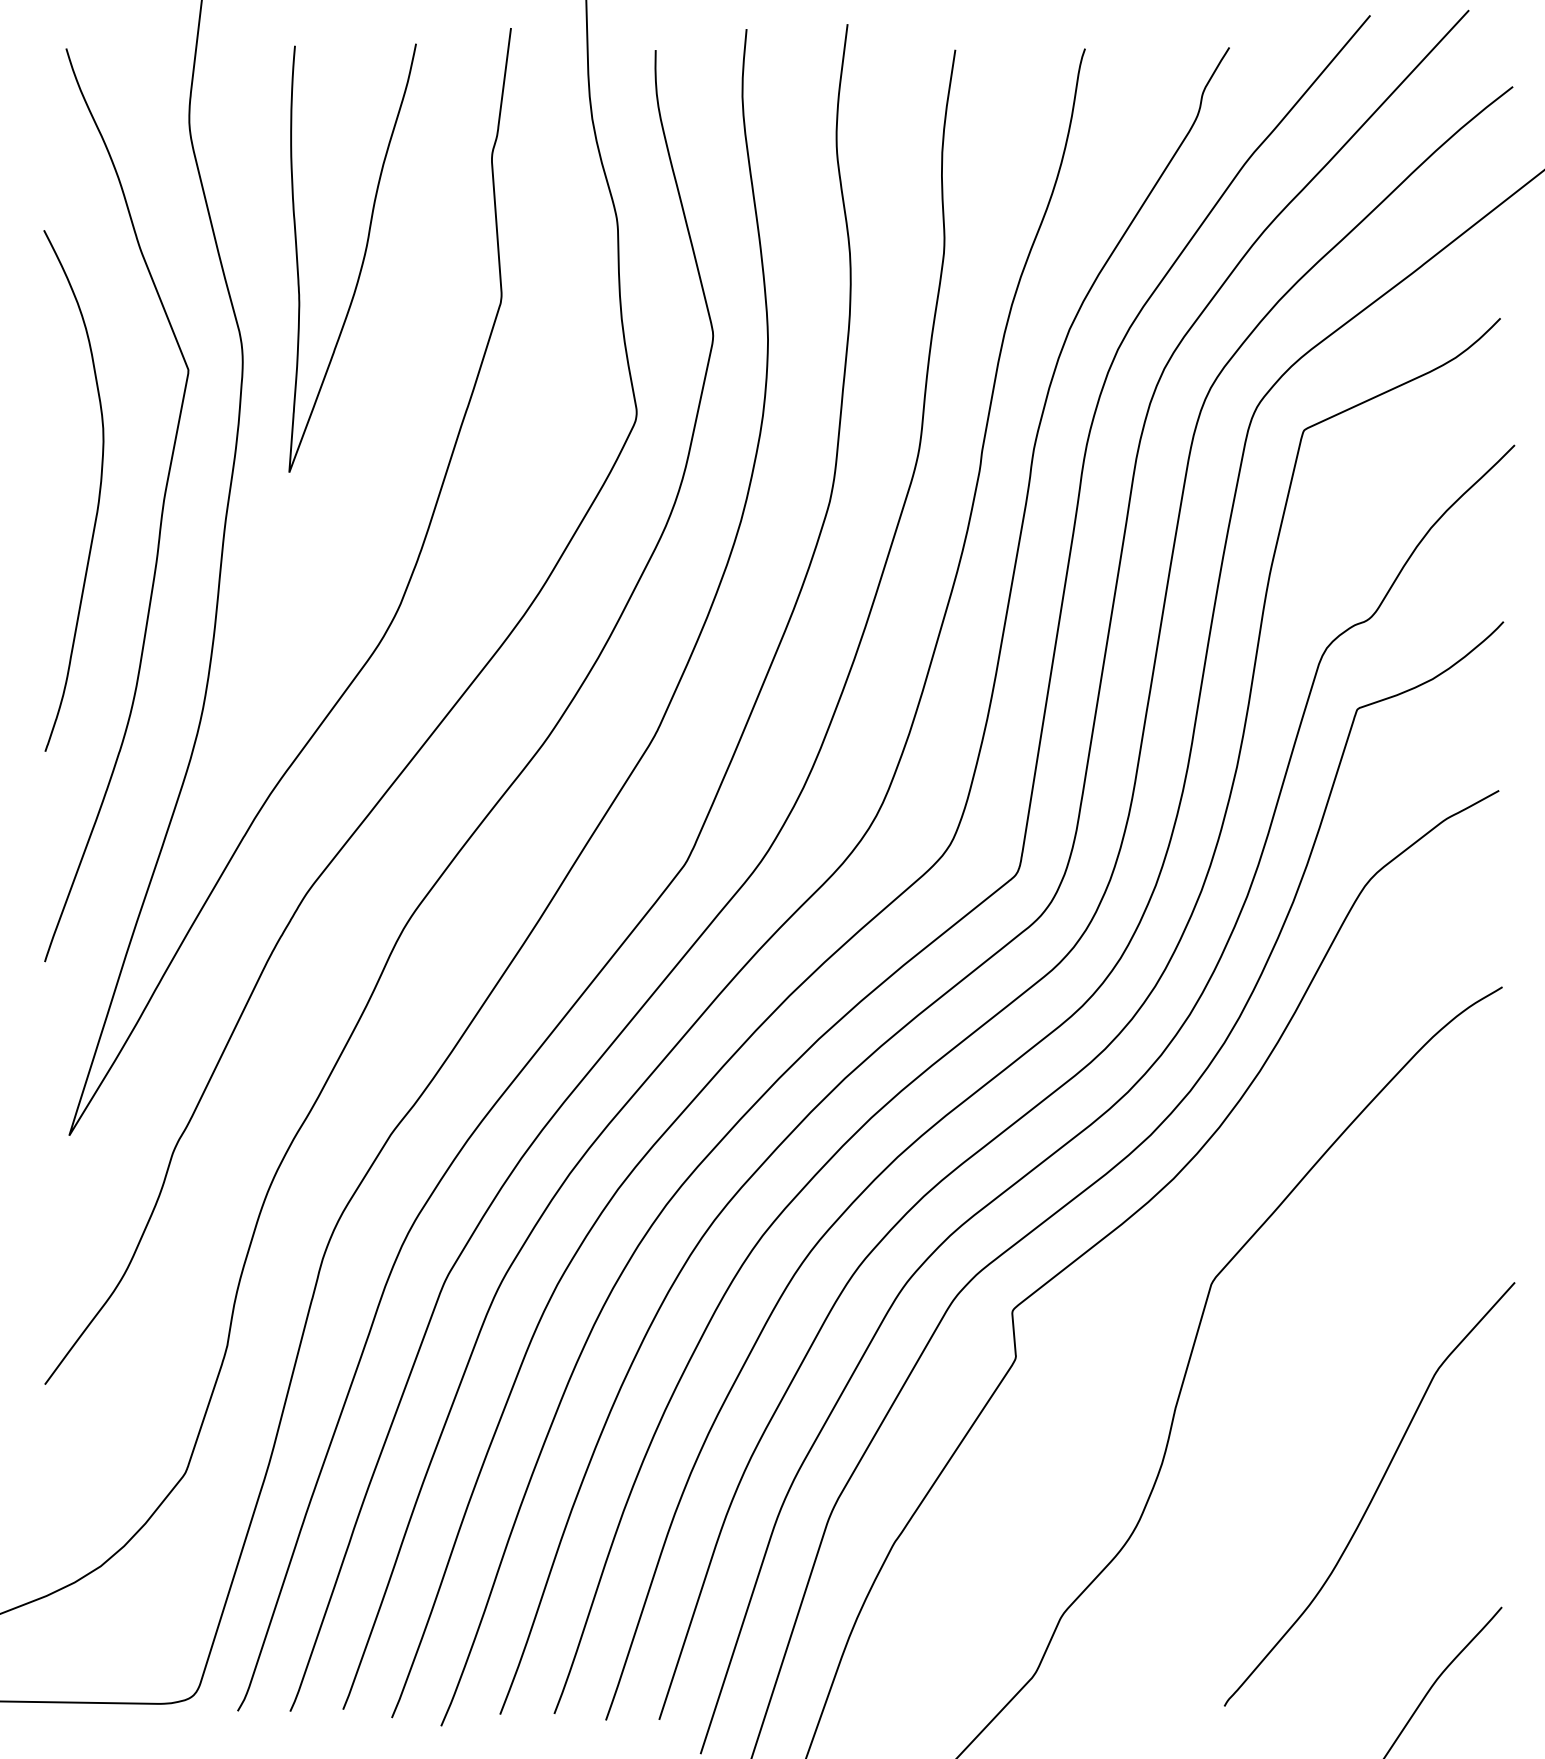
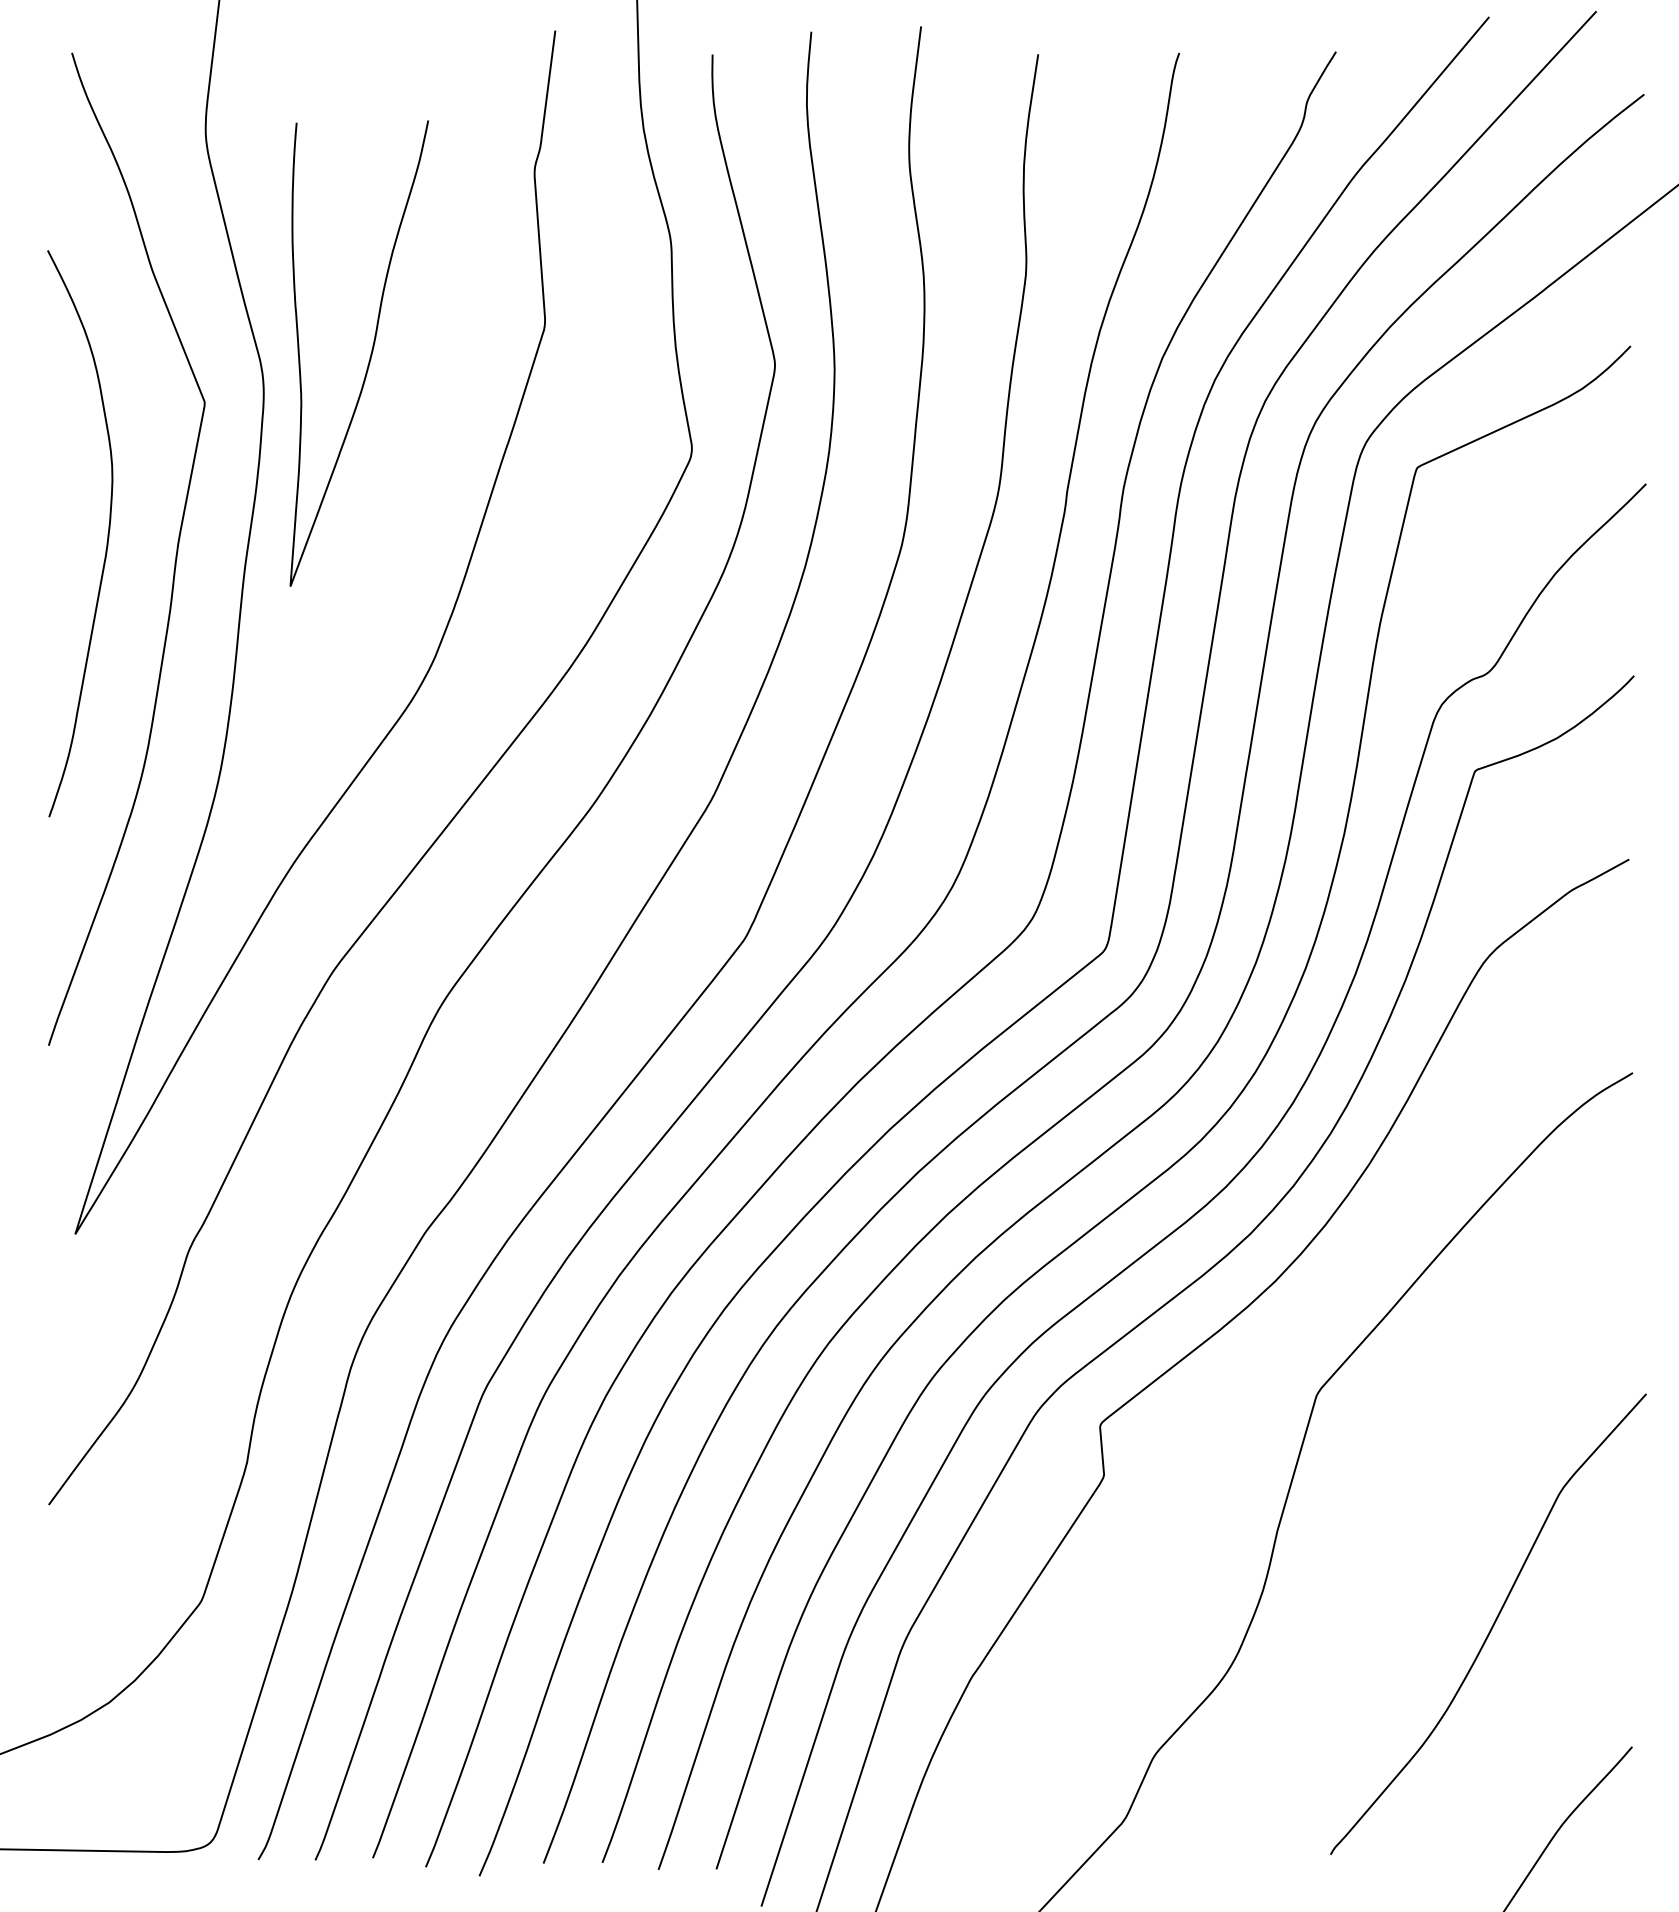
curve: (362, 259) -> (370, 354), moved

